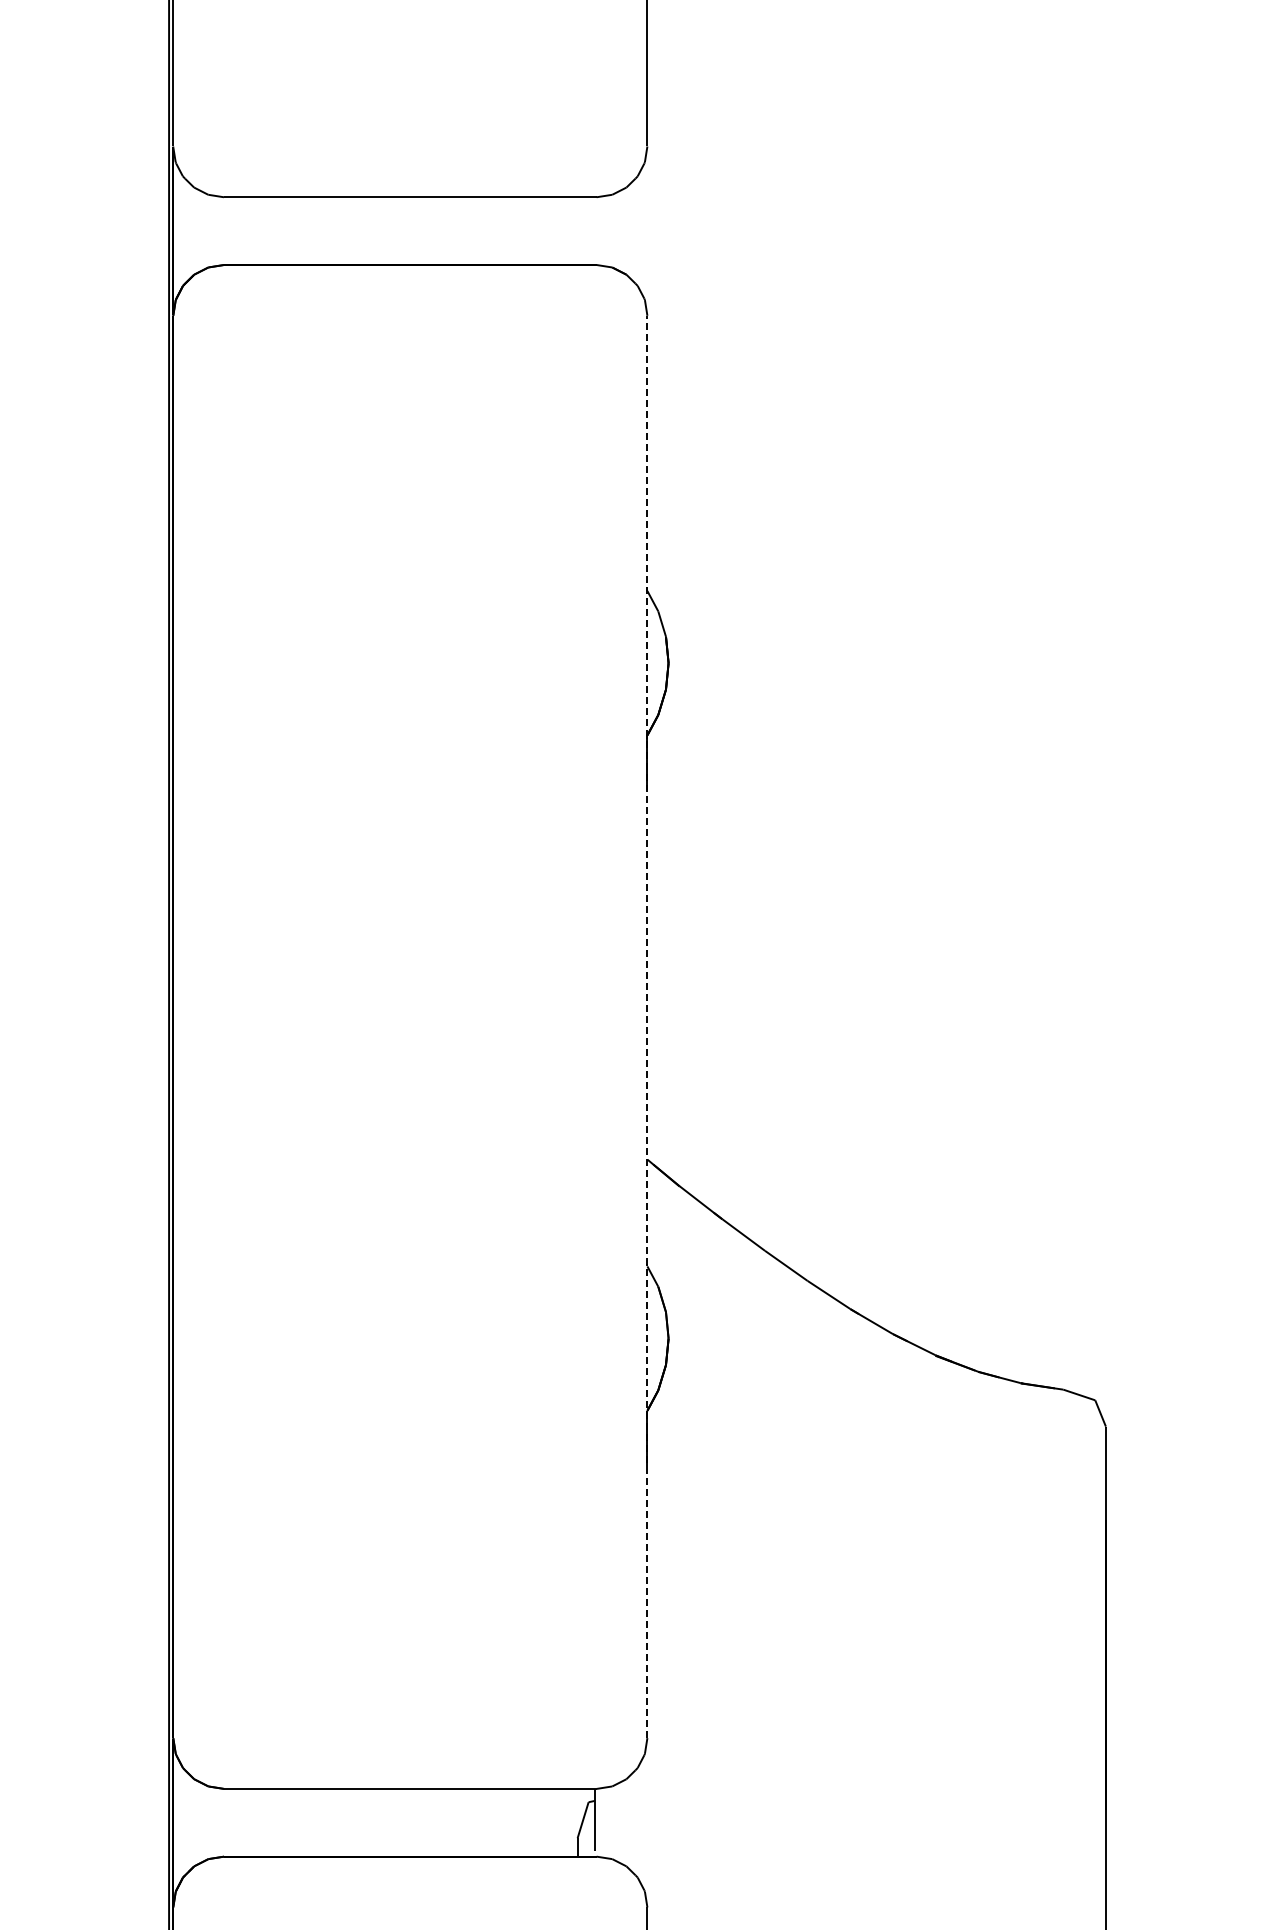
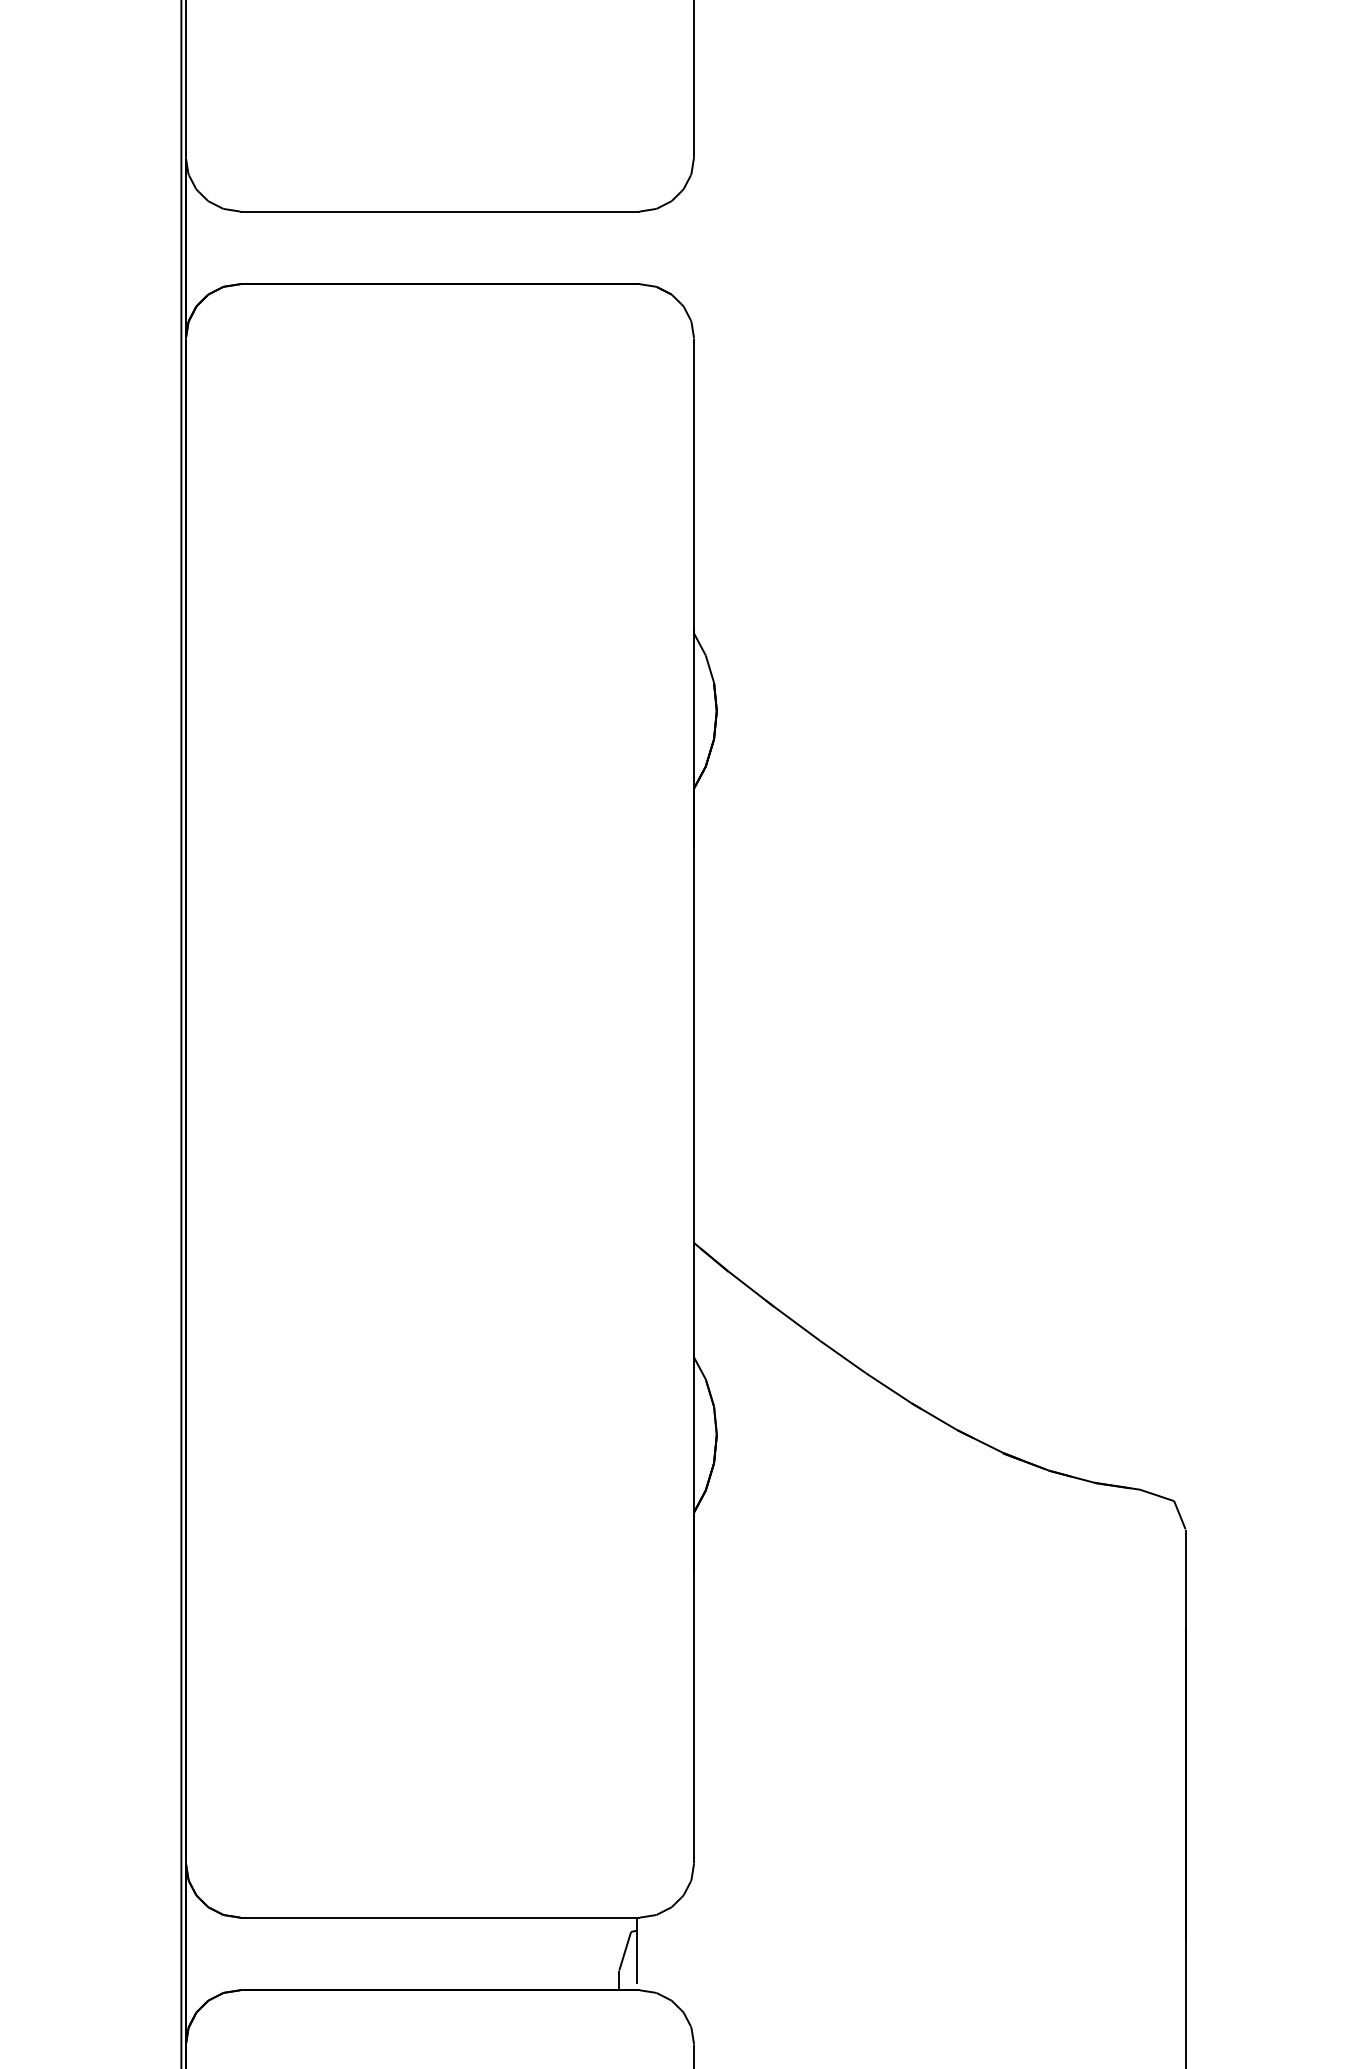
line: (647, 1026) -> (694, 1100), dashed -> solid

